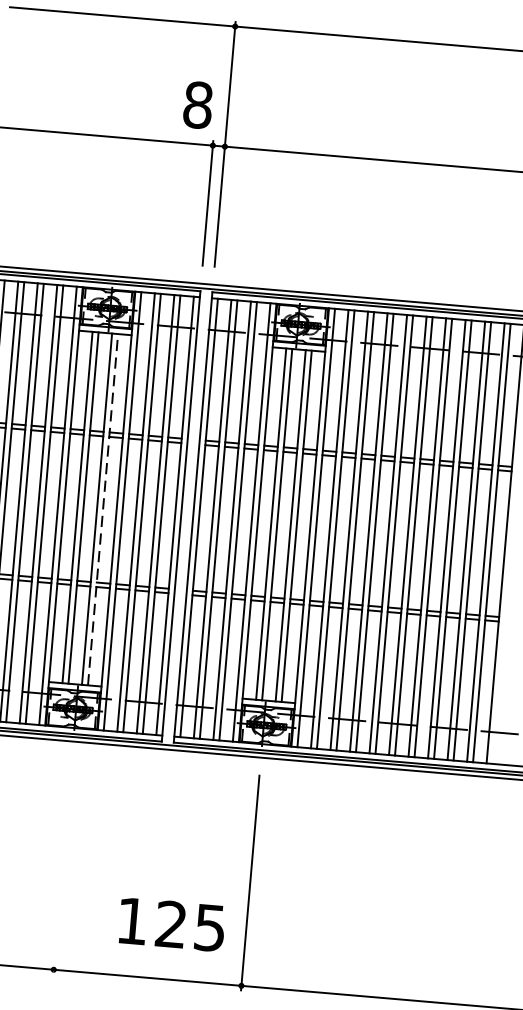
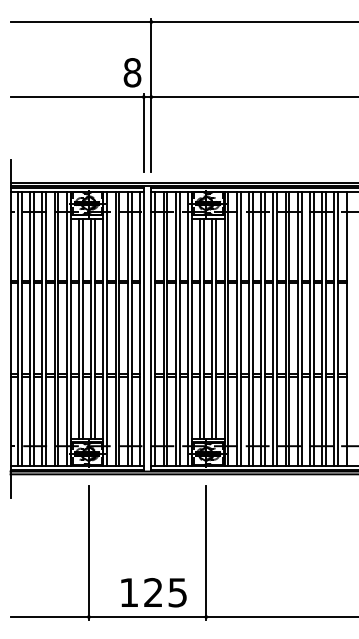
line: (103, 509) -> (95, 328), dashed -> solid
line: (61, 866) -> (88, 552), added
text: (171, 924) -> (153, 592), moved

